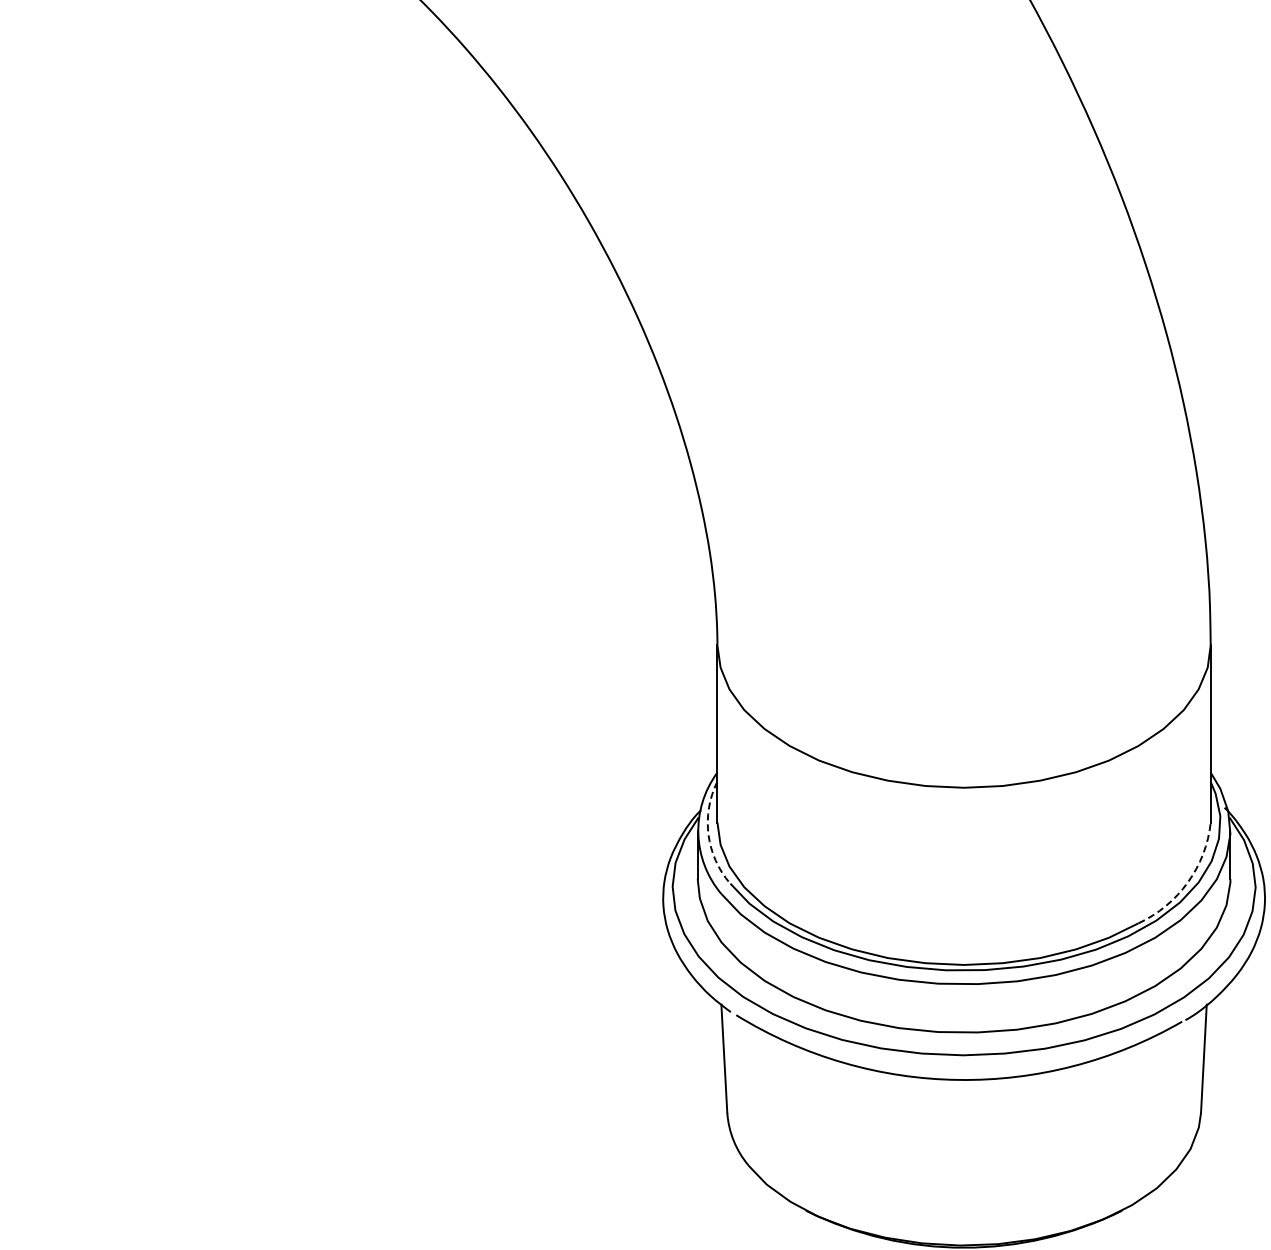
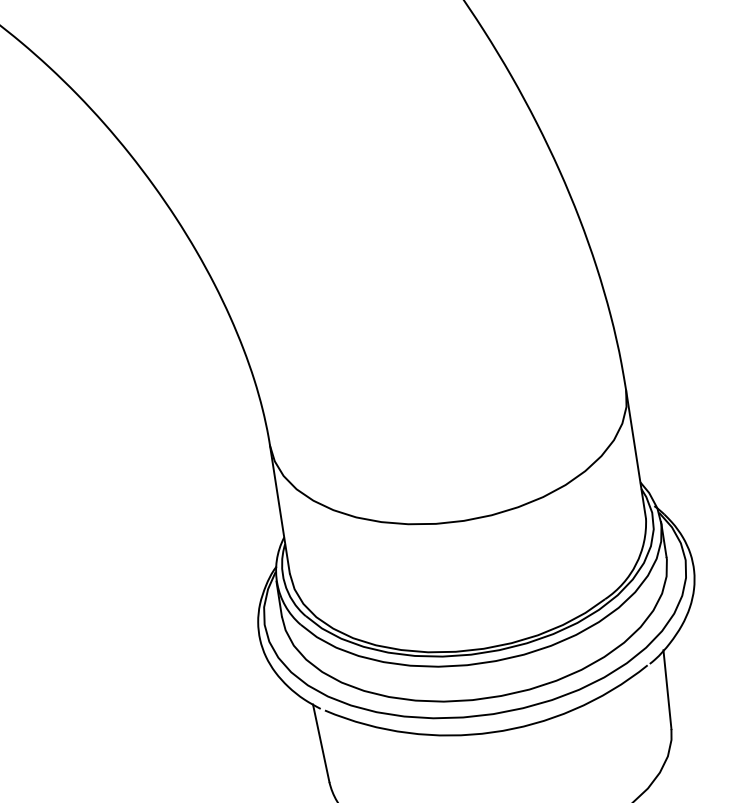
arc: (708, 834) -> (284, 583), dashed -> solid
arc: (1187, 882) -> (635, 564), dashed -> solid

